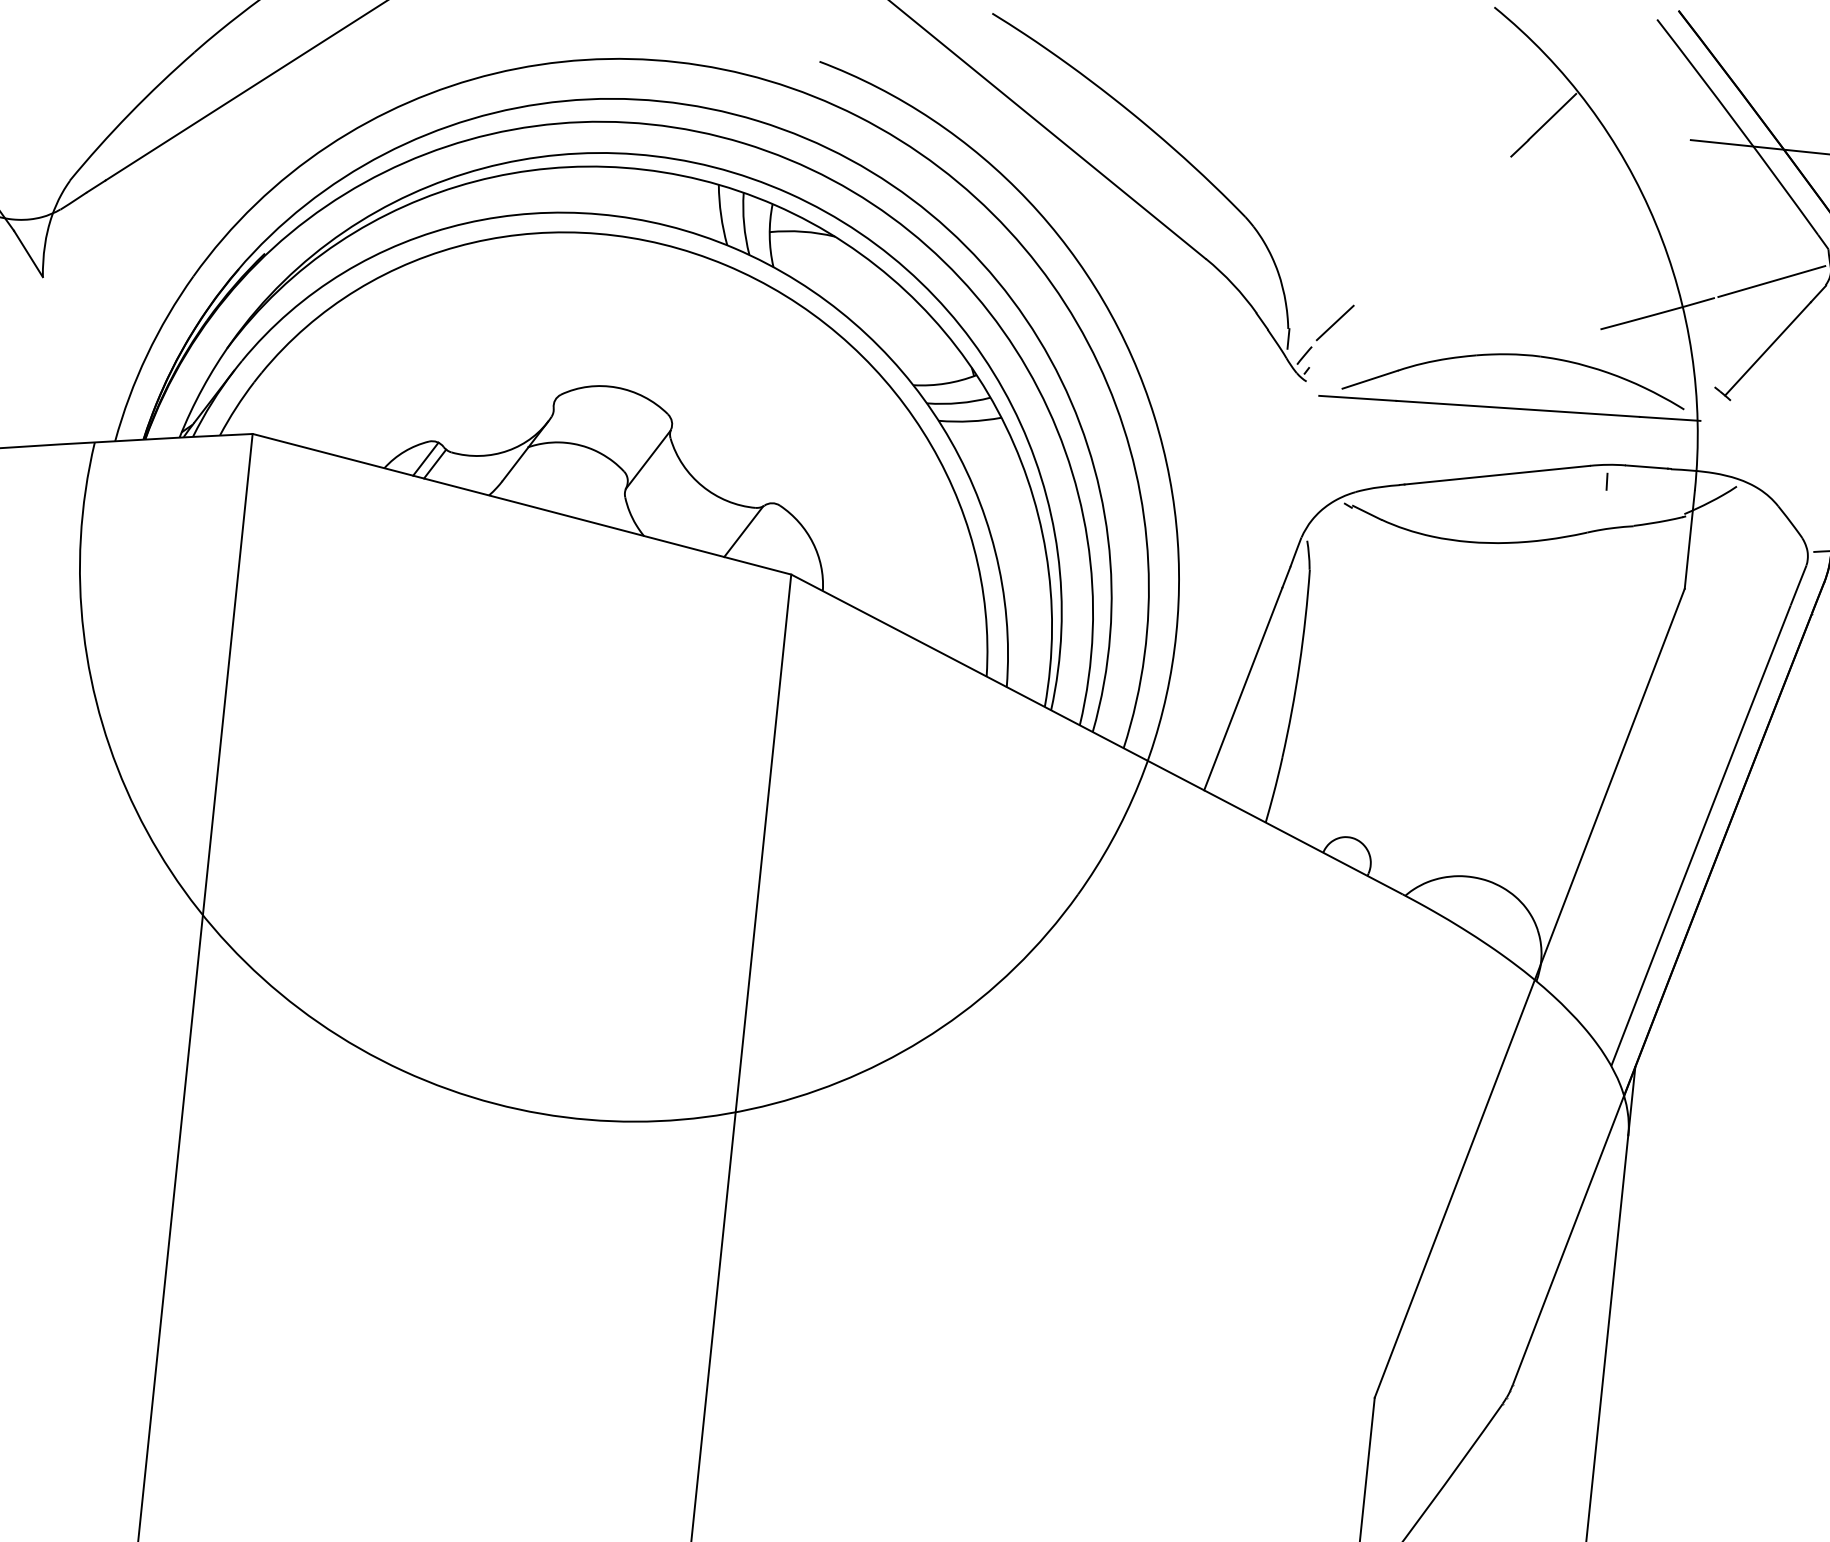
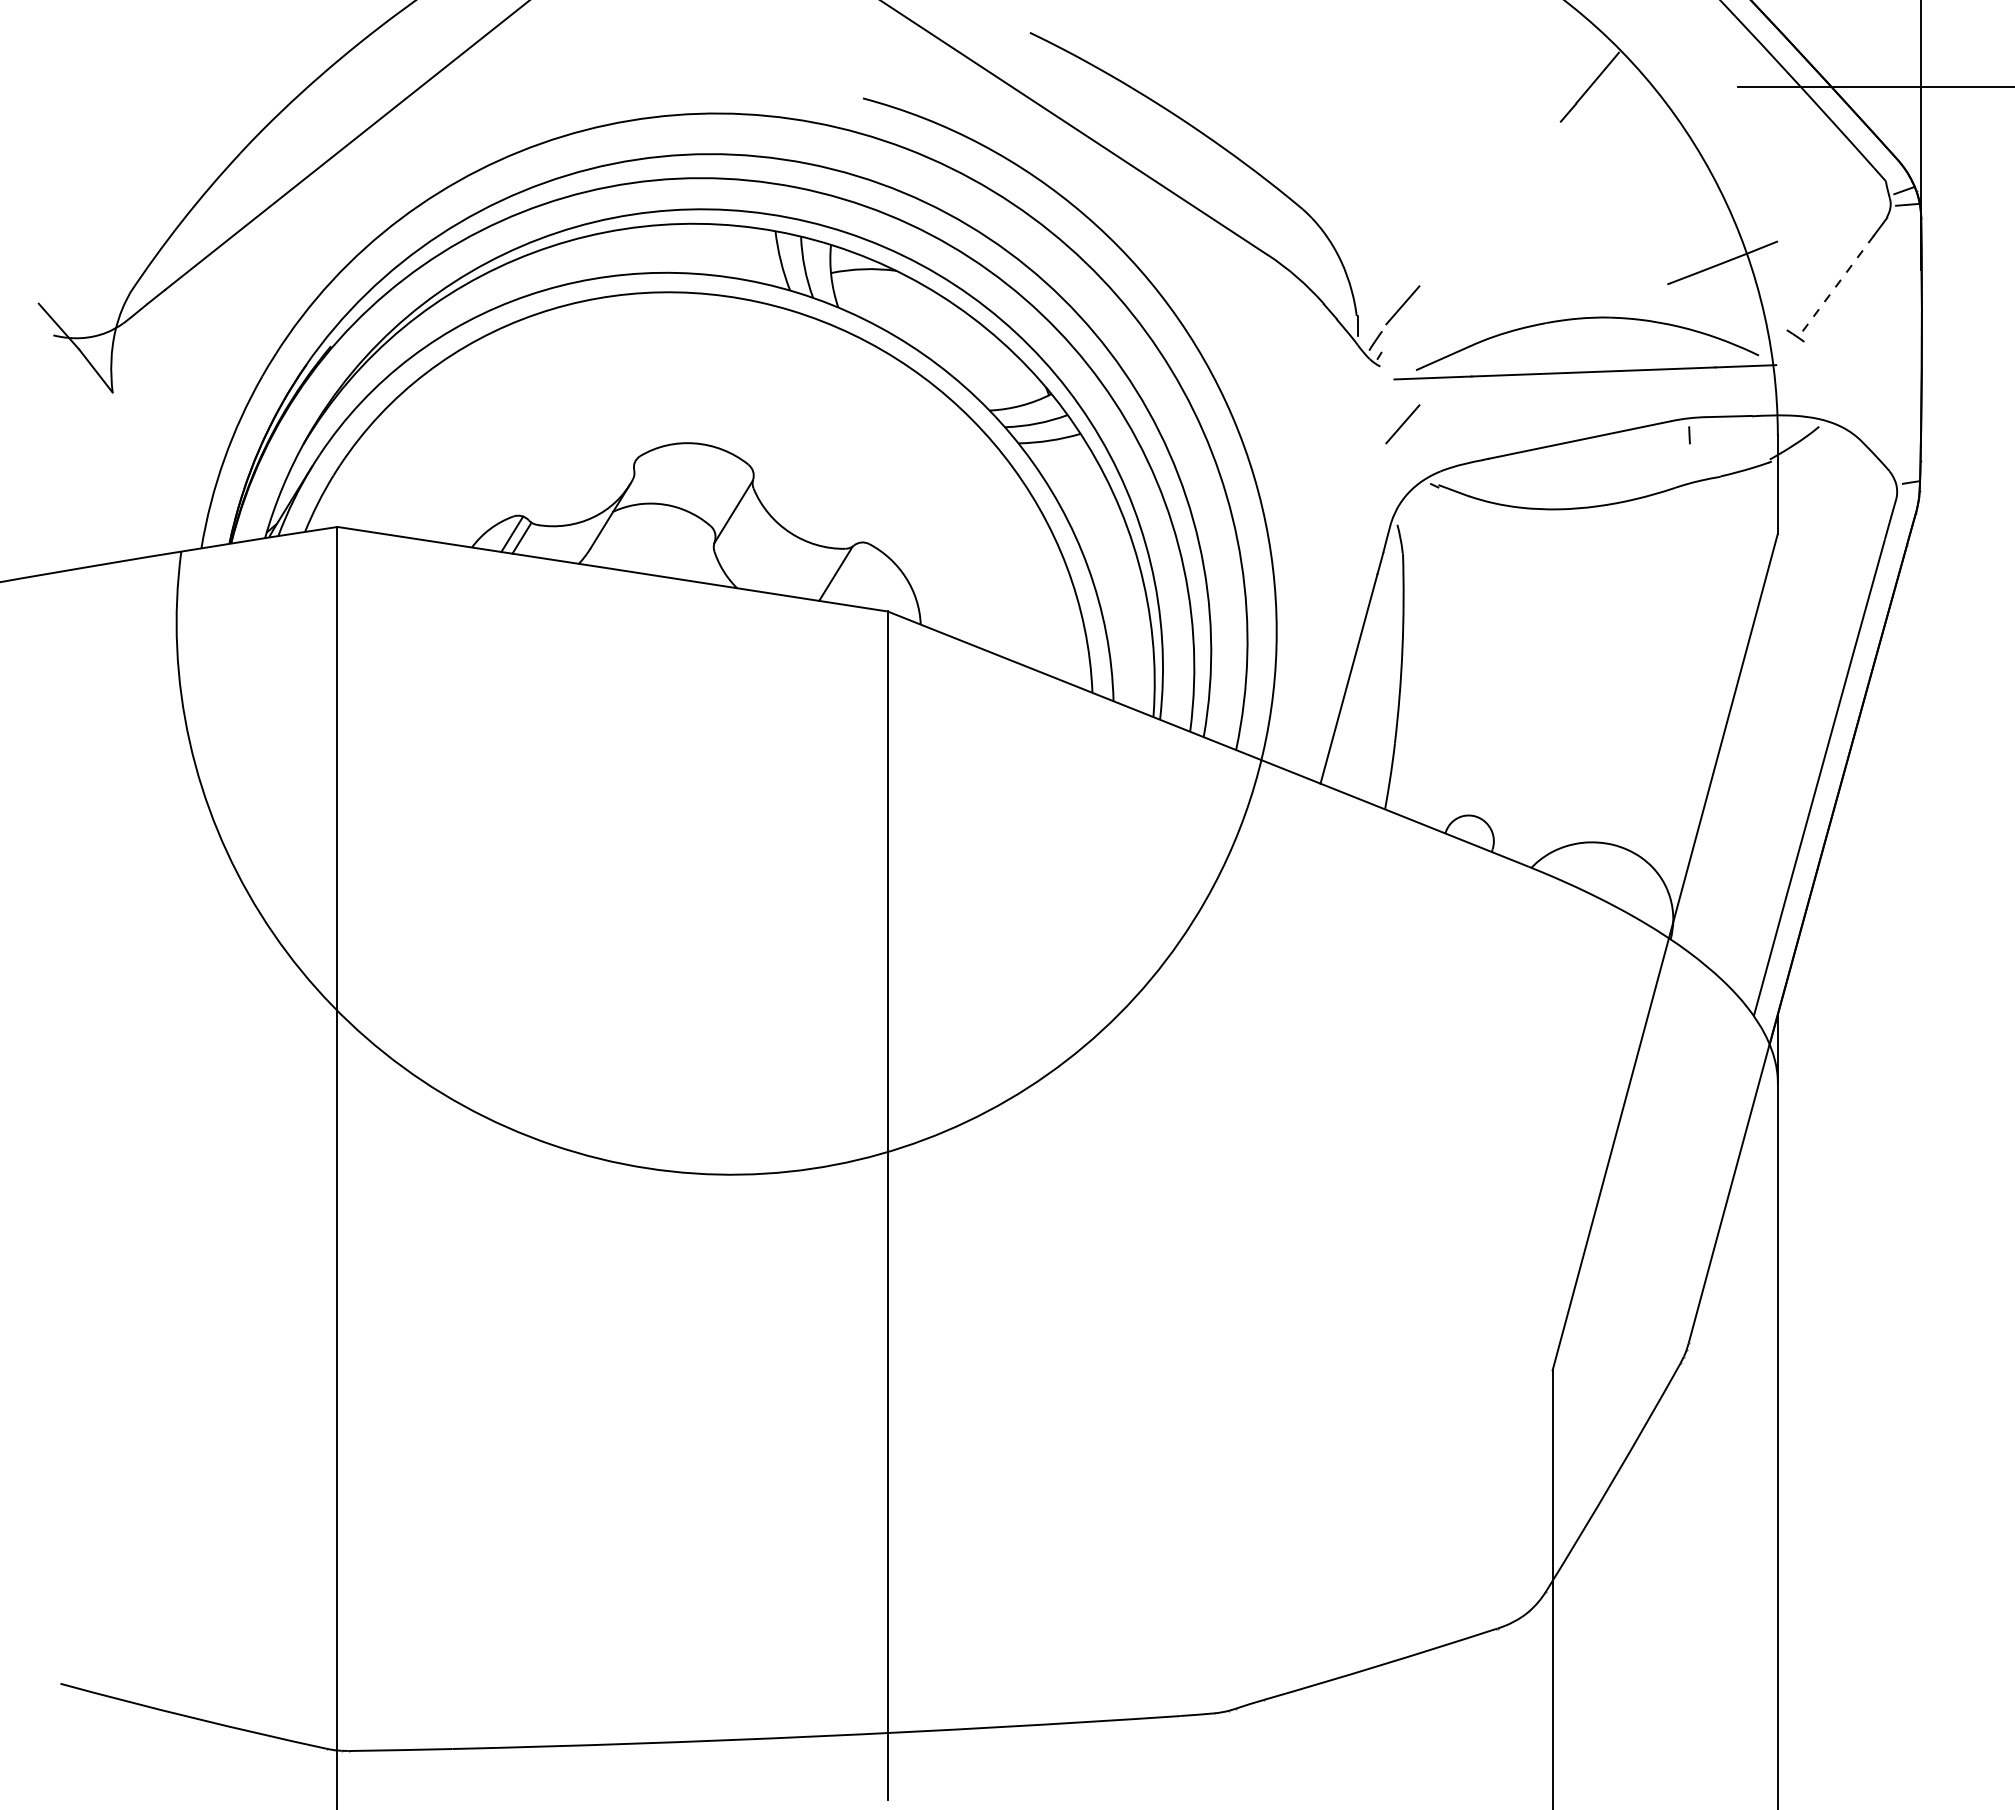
line: (1771, 281) -> (1832, 219), removed
line: (1767, 349) -> (1835, 287), solid -> dashed
line: (1322, 441) -> (1402, 424), added

